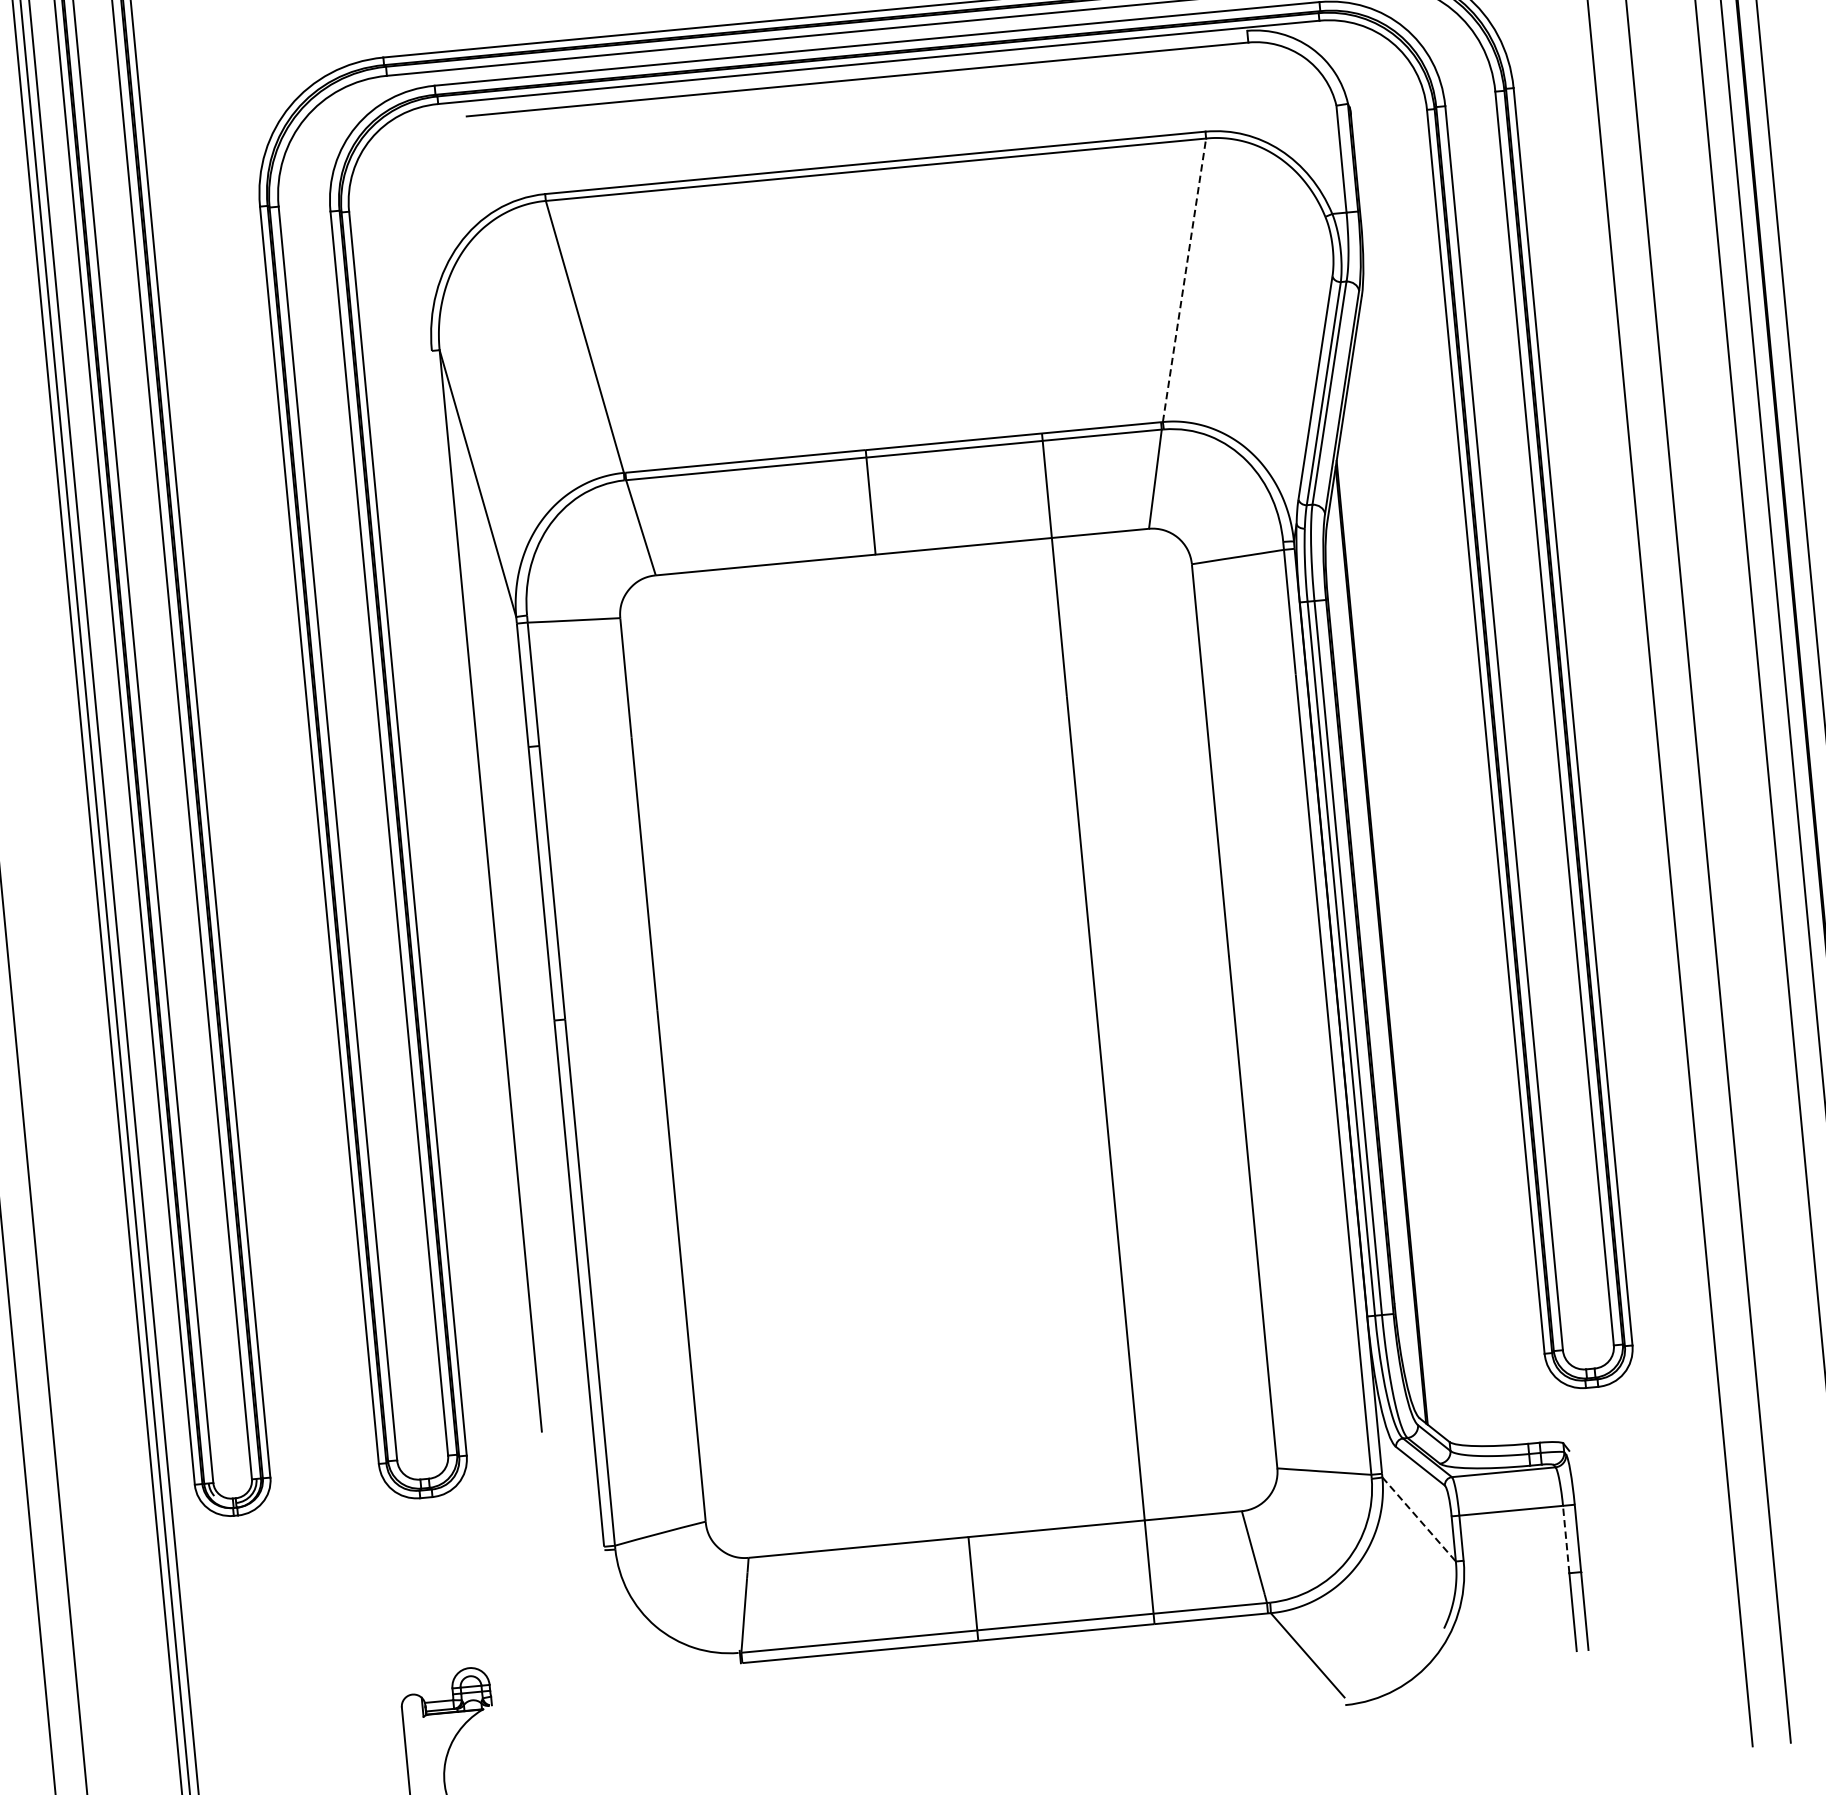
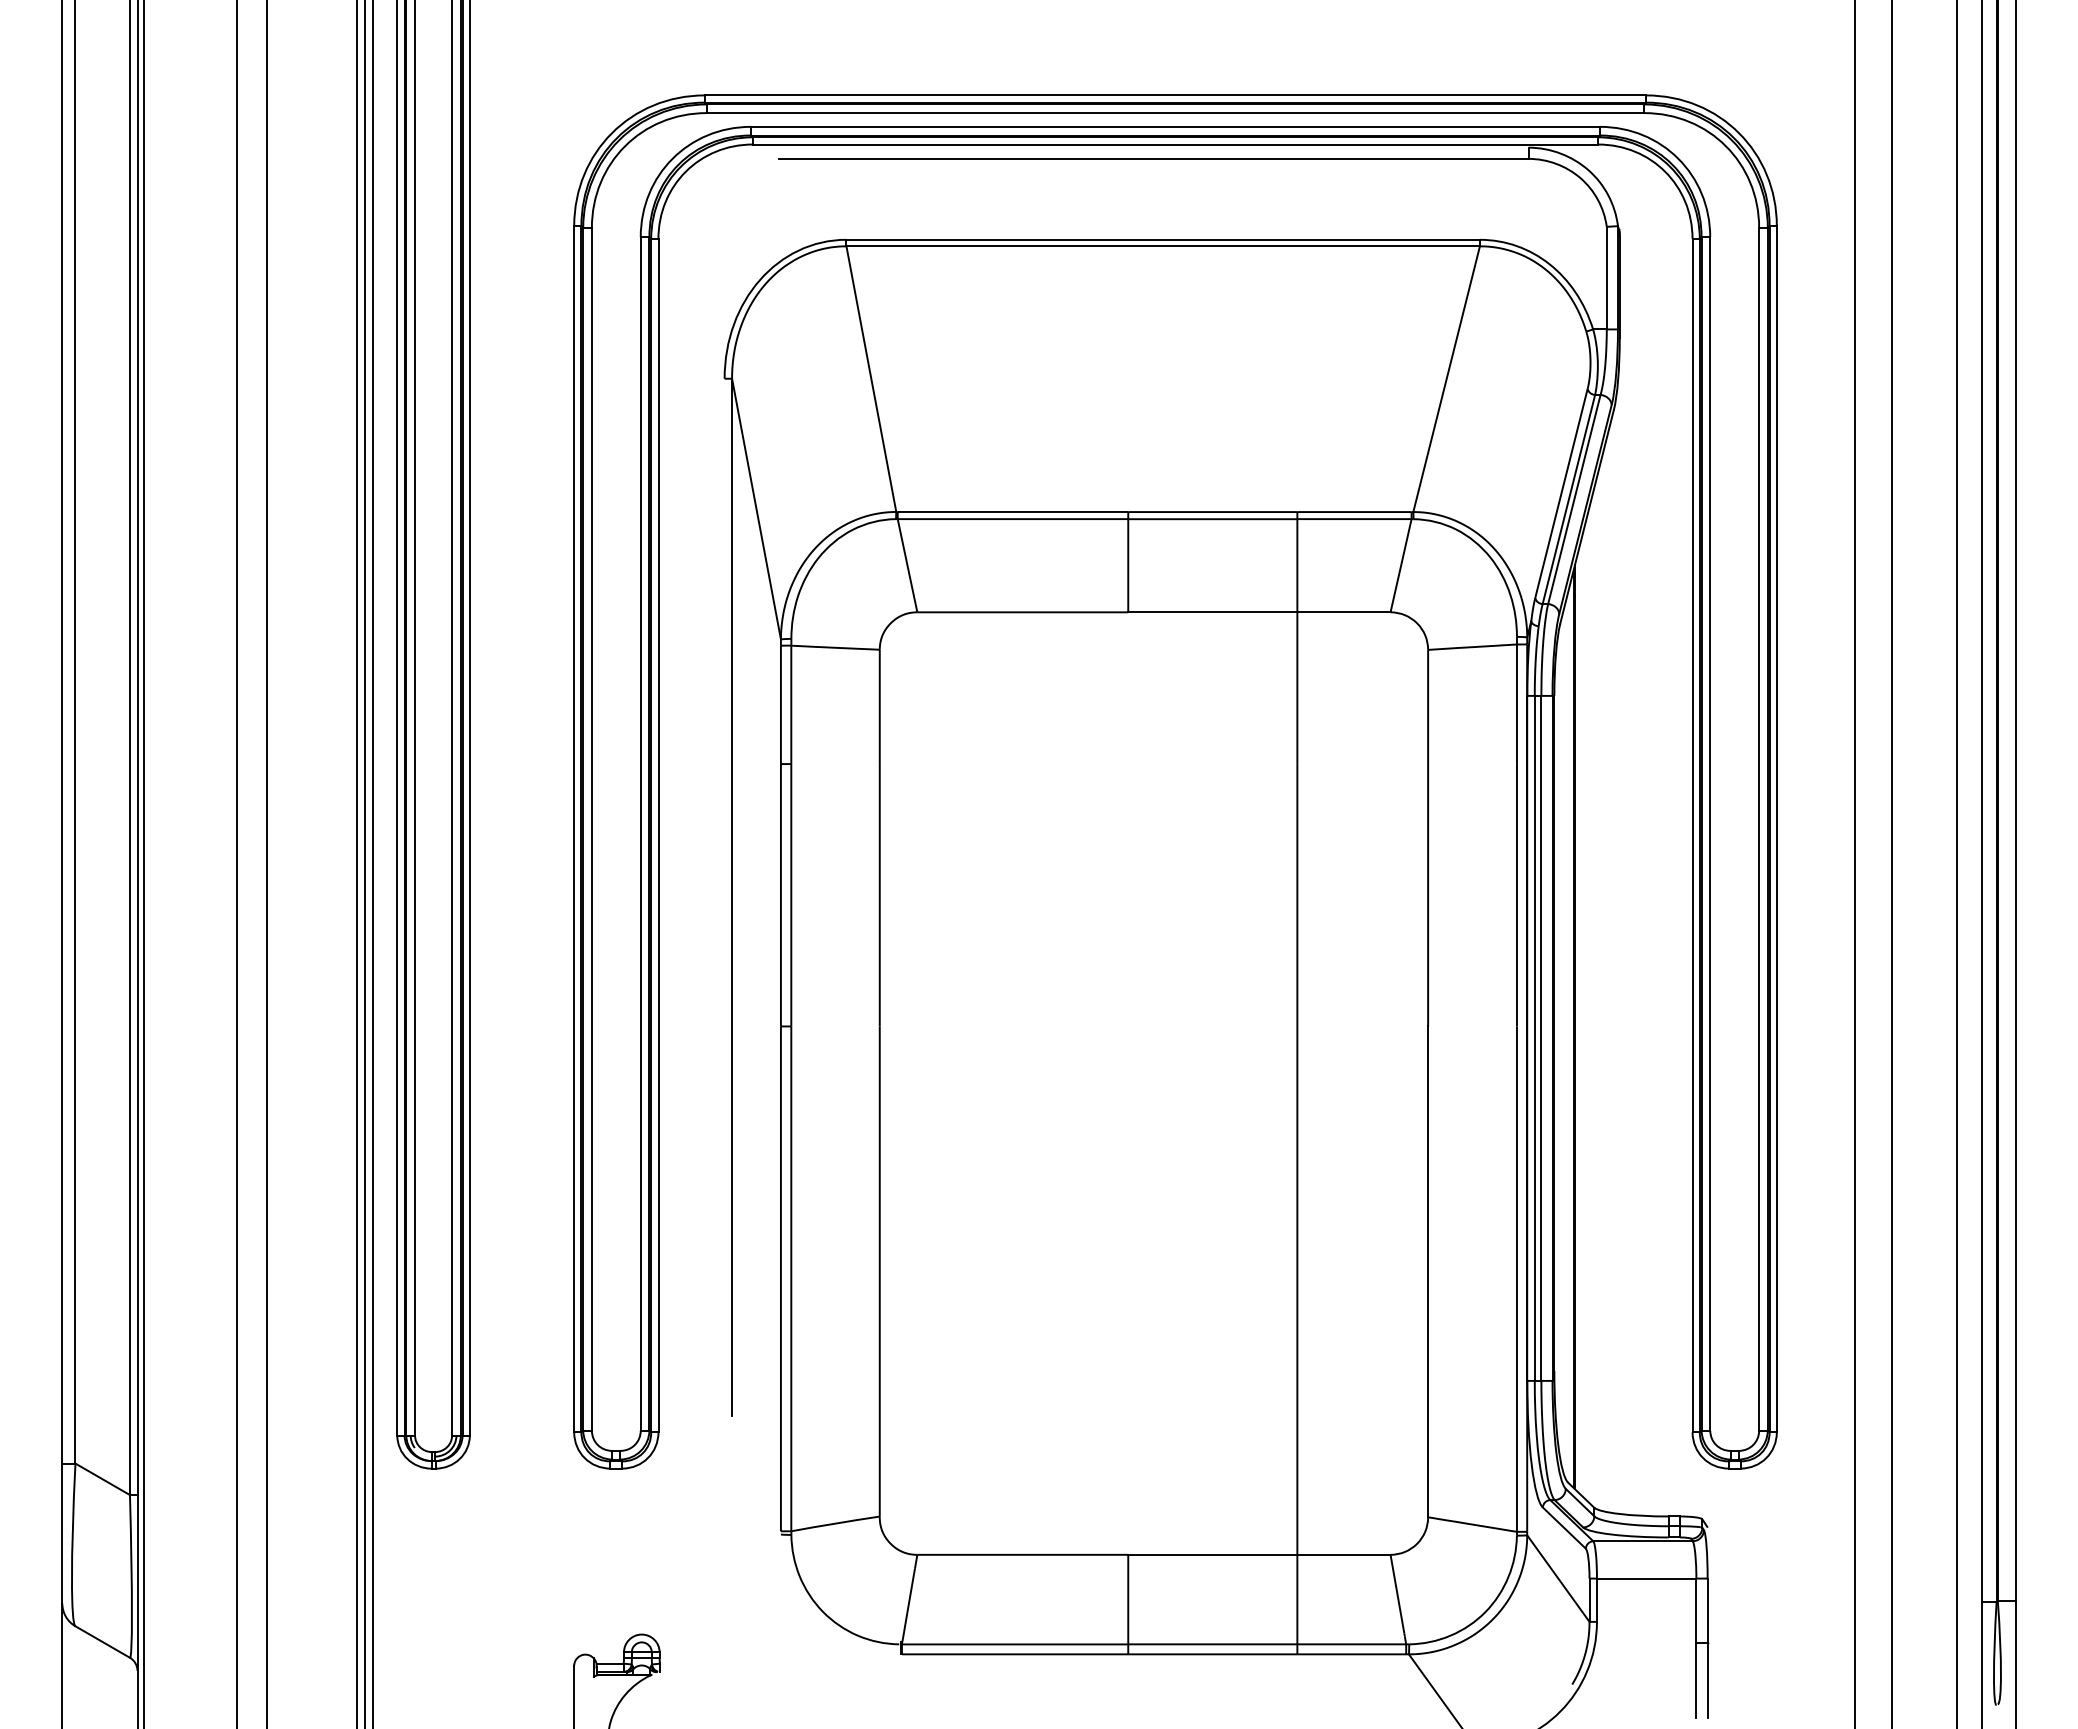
line: (1184, 280) -> (1446, 379), dashed -> solid
line: (1419, 1519) -> (1558, 1578), dashed -> solid
line: (1566, 1539) -> (1696, 1610), dashed -> solid

